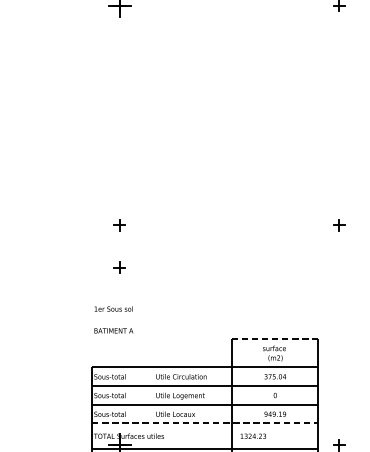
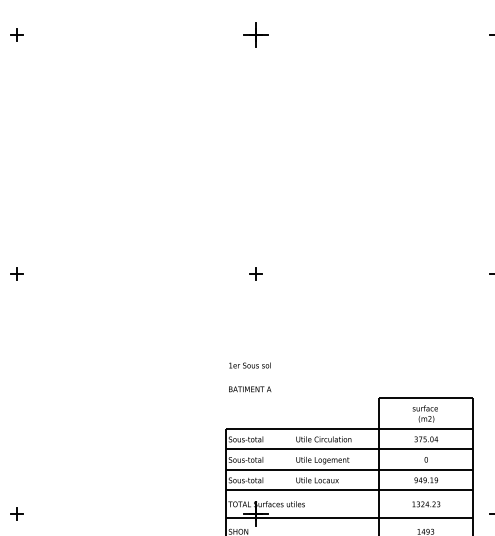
part: (118, 266) -> (255, 319), removed
line: (275, 338) -> (426, 397), dashed -> solid
line: (205, 423) -> (350, 490), dashed -> solid
text: (253, 436) -> (426, 504), moved

